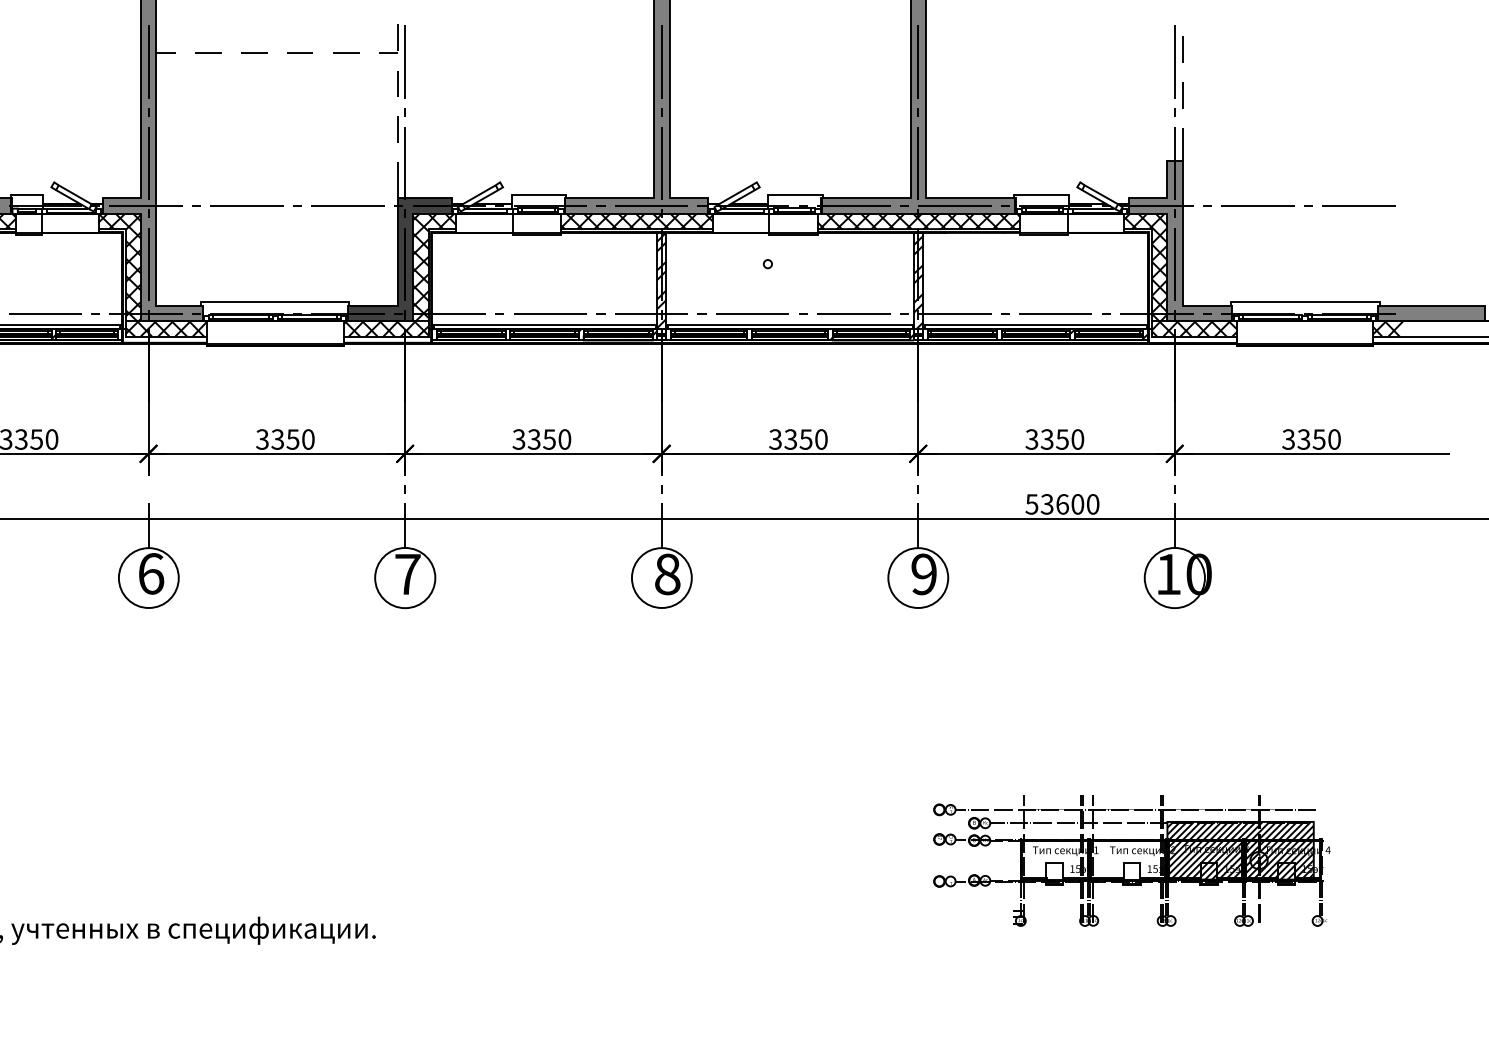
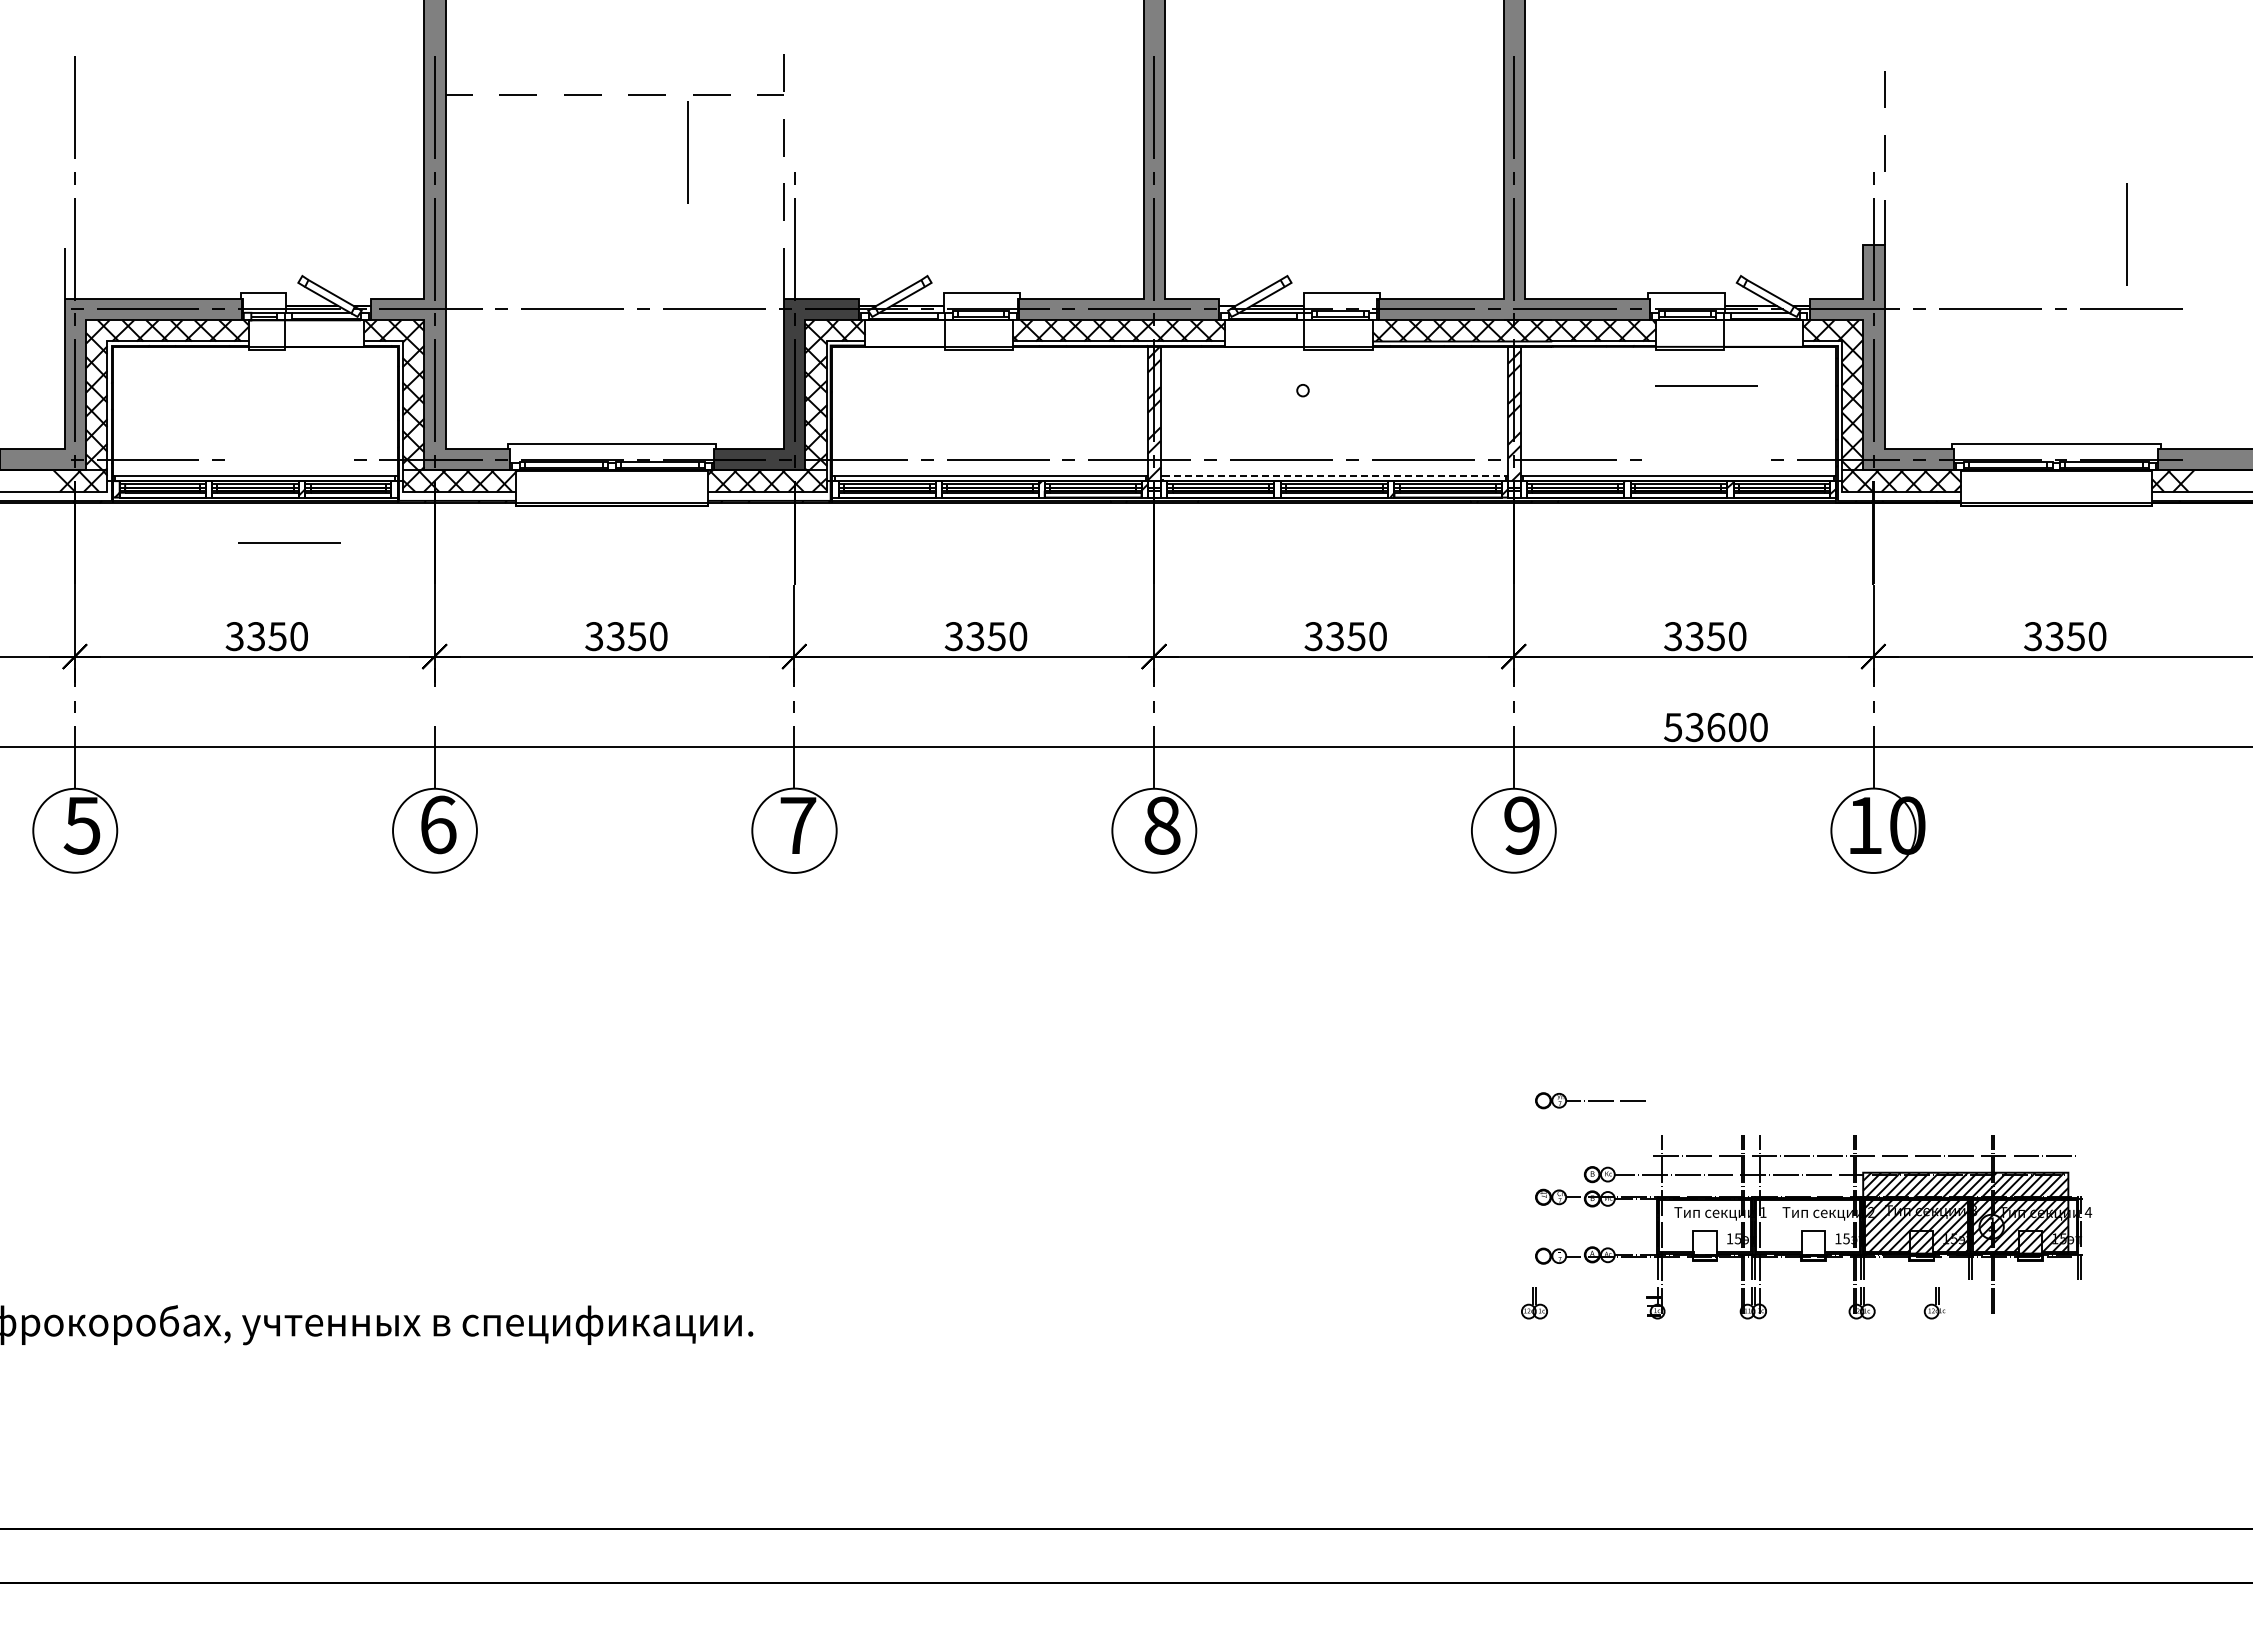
line: (405, 62) -> (687, 152), moved
line: (1174, 62) -> (2126, 234), moved
line: (45, 313) -> (289, 542), moved
line: (1055, 313) -> (1706, 385), moved
line: (790, 324) -> (1334, 475), solid -> dashed
part: (972, 809) -> (1590, 1100), moved
part: (1243, 915) -> (1534, 1303), moved
part: (1319, 915) -> (1934, 1303), moved

